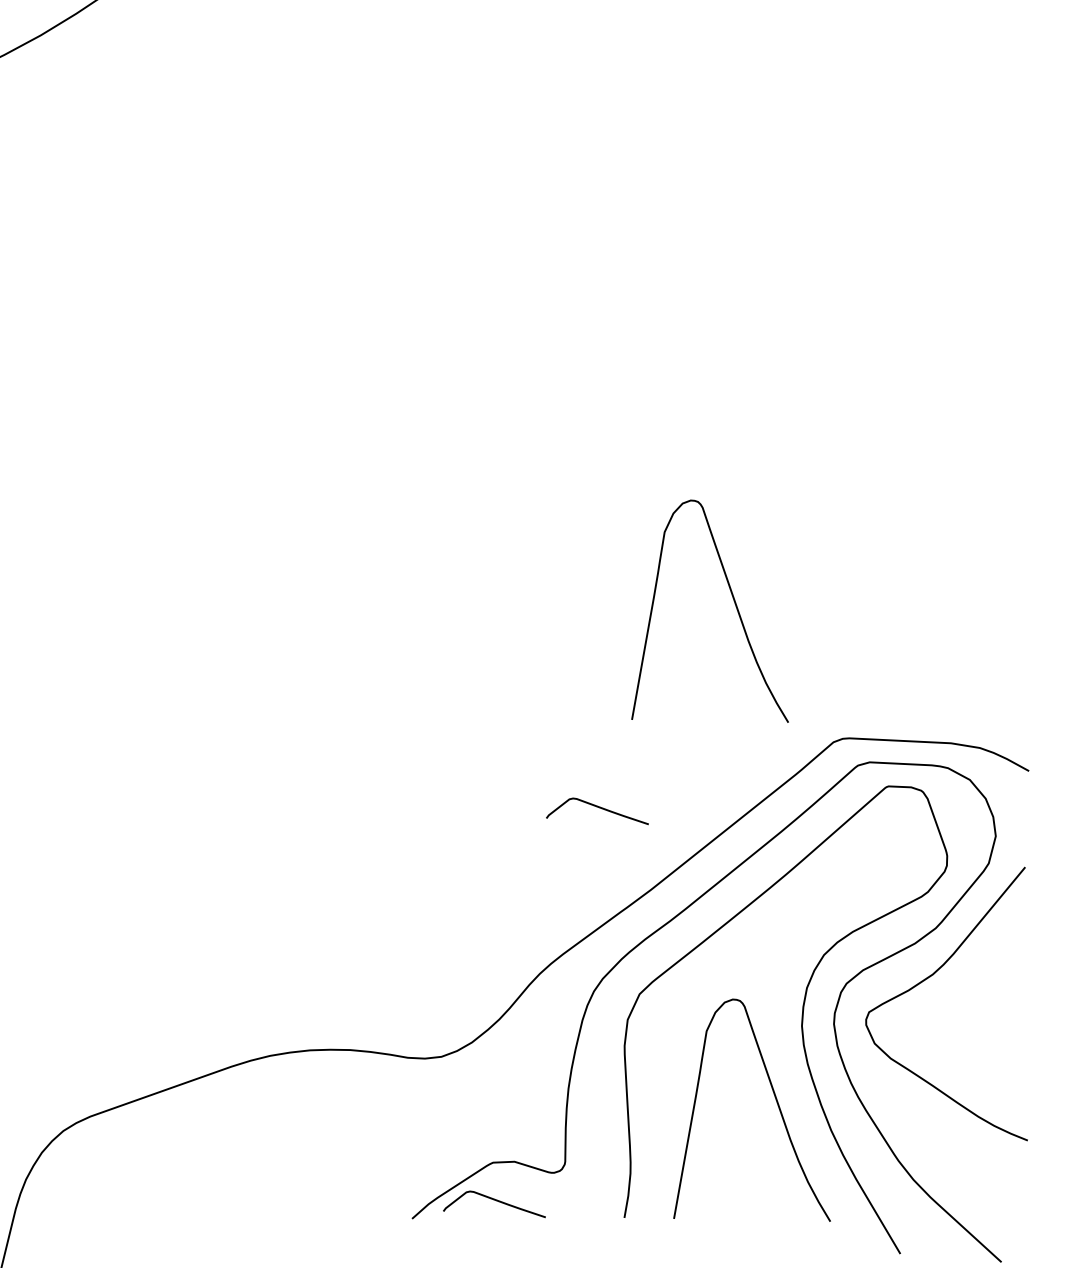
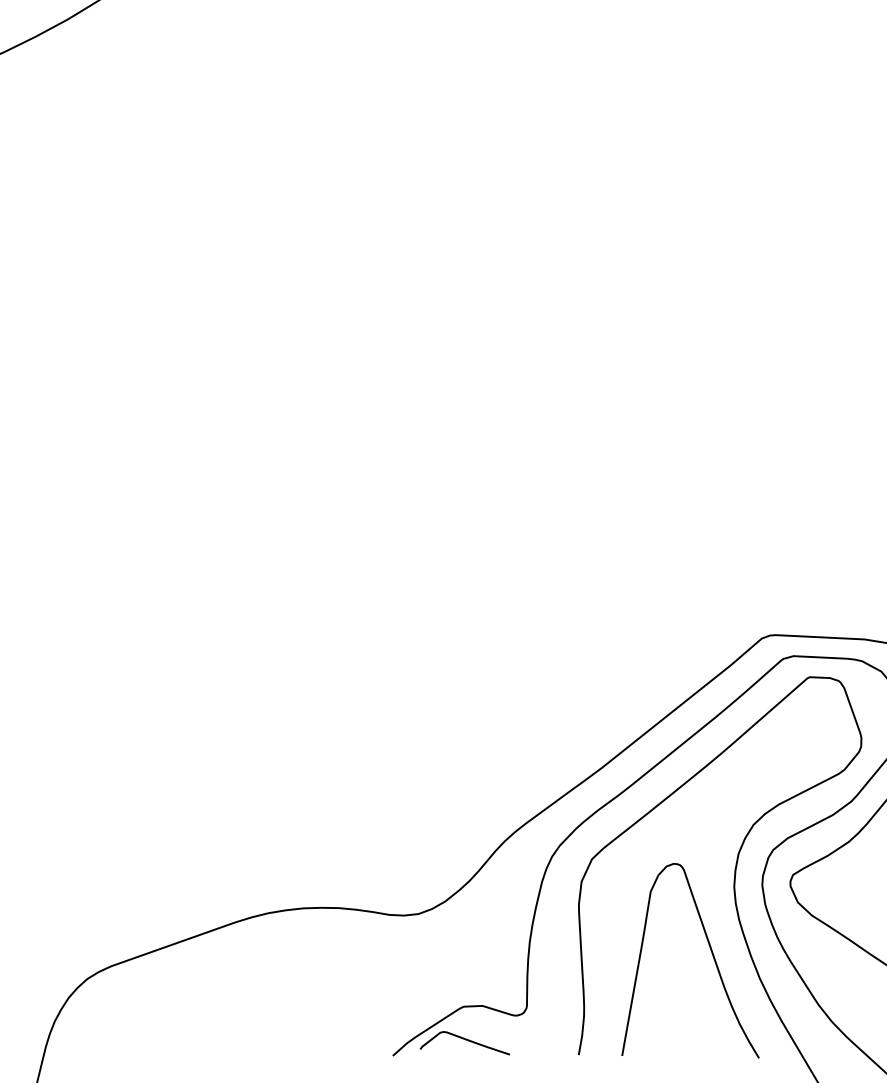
curve: (733, 601) -> (674, 515), removed
curve: (599, 808) -> (556, 696), removed

